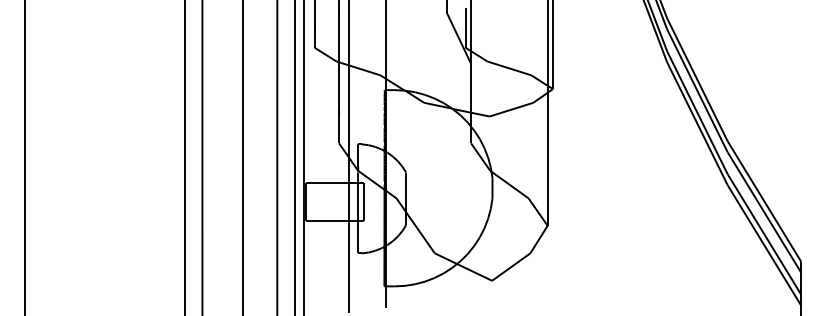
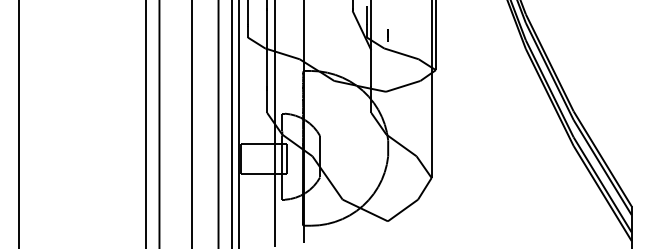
line: (491, 44) -> (387, 35), added

